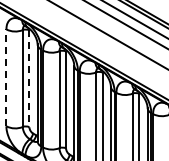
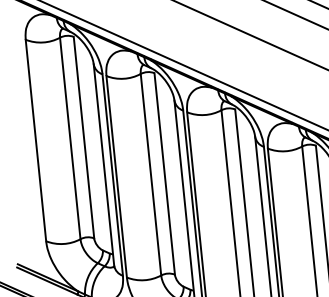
line: (6, 77) -> (36, 139), dashed -> solid
line: (29, 79) -> (84, 139), dashed -> solid

